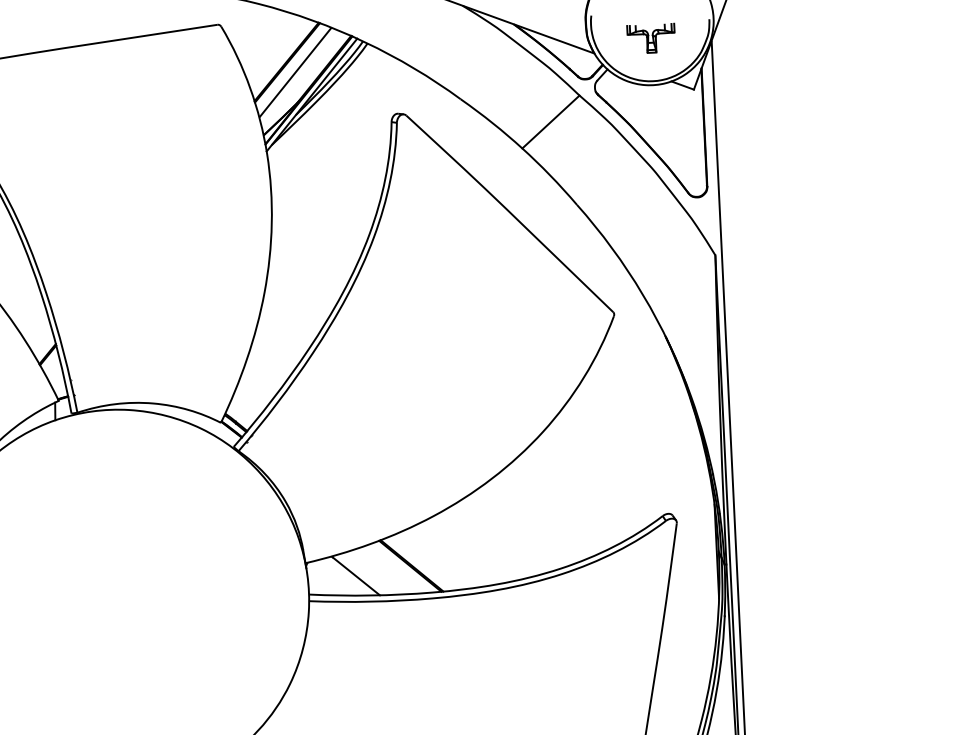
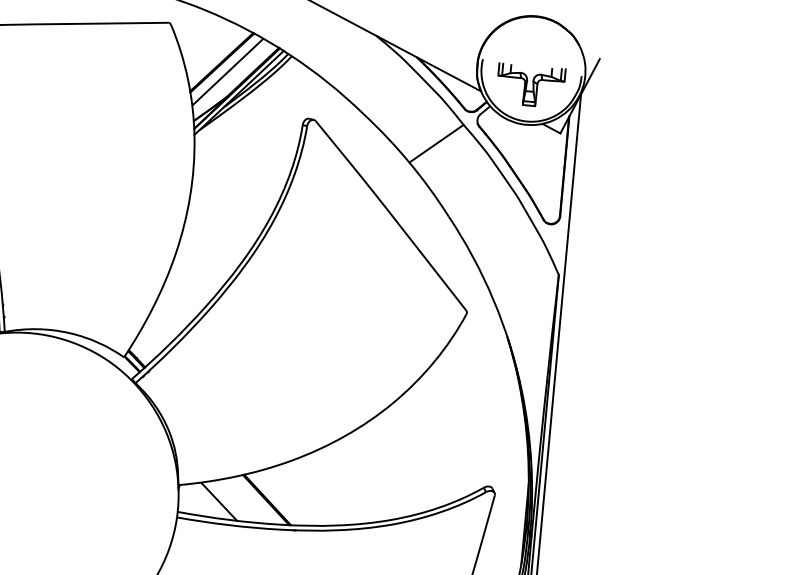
part: (650, 38) -> (529, 85), size x1.67

